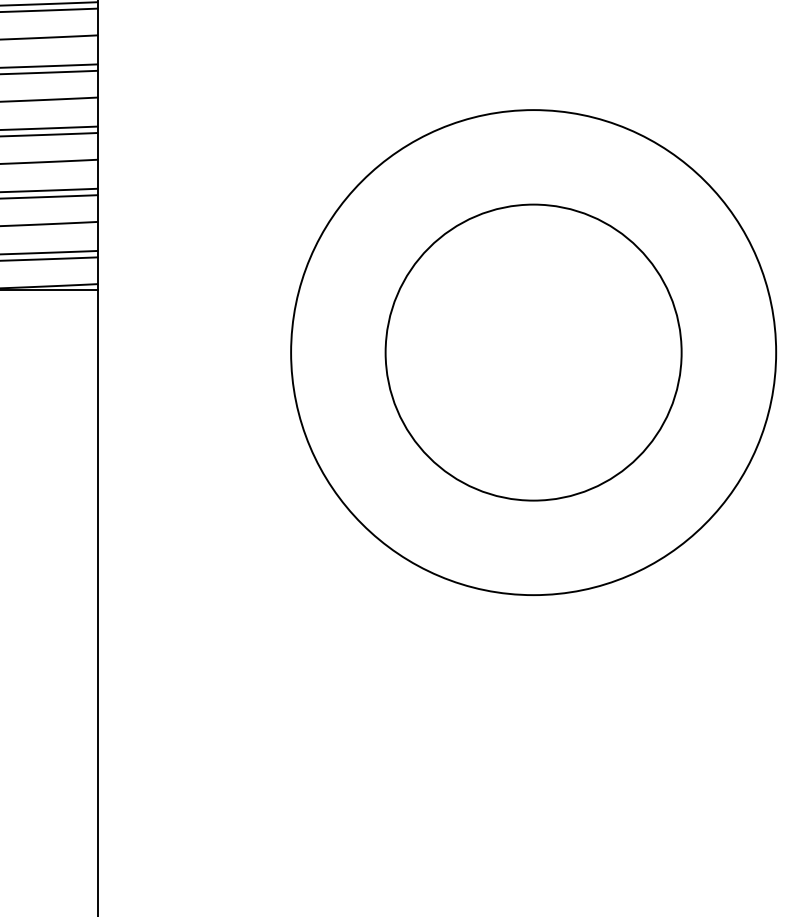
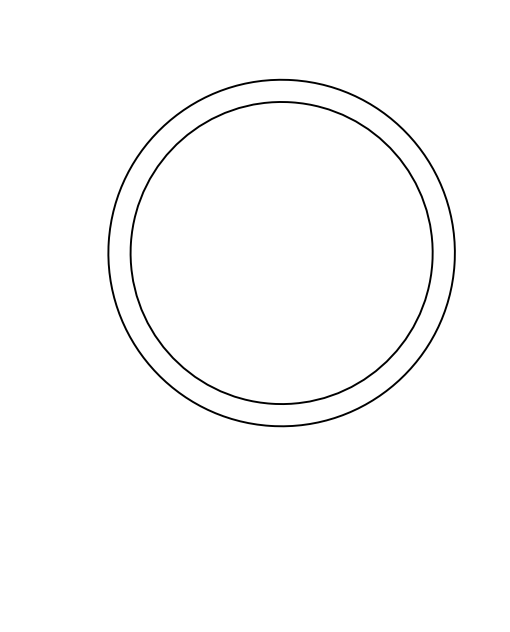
circle: (533, 352) -> (281, 252), size x1.43

